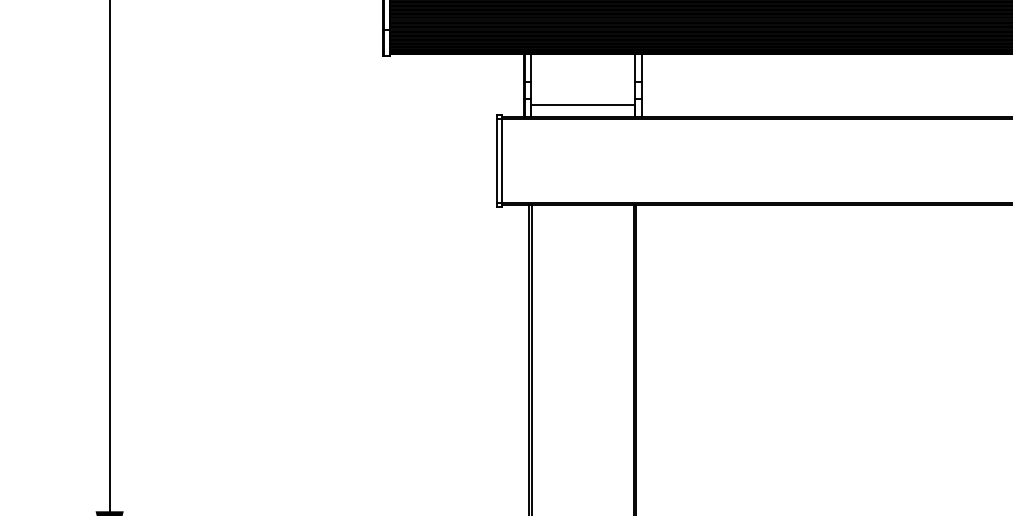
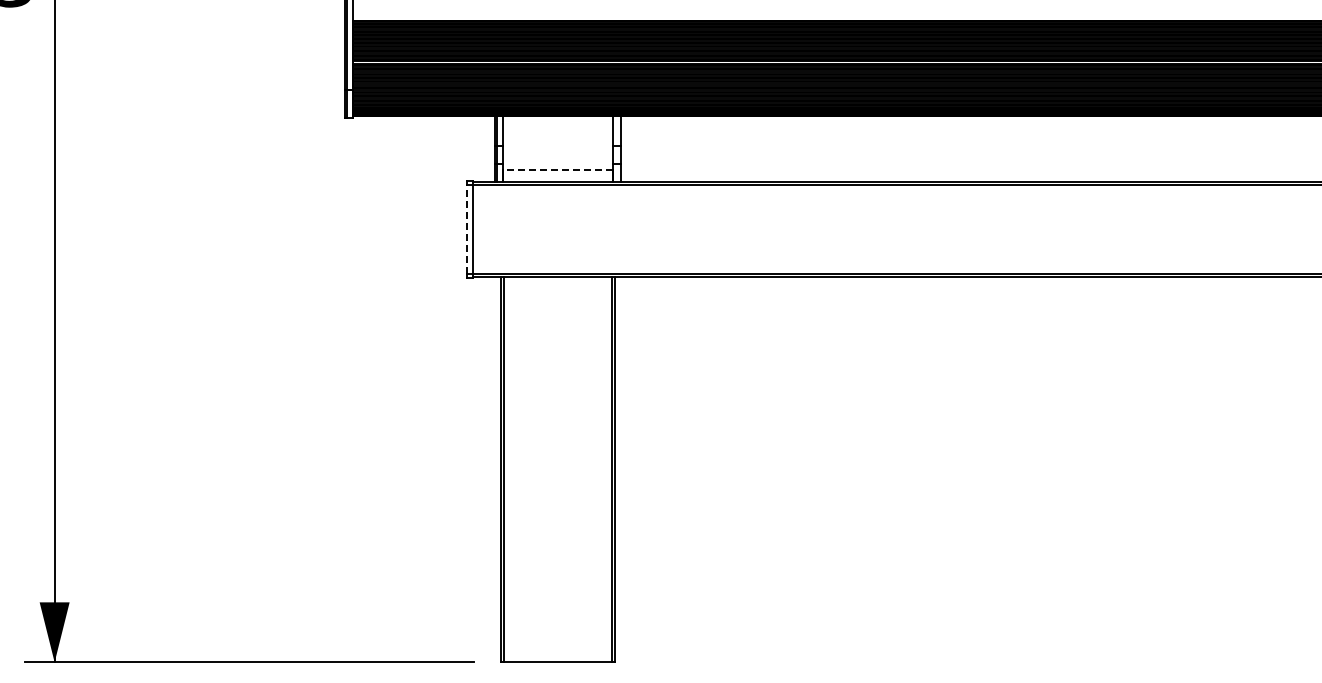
line: (582, 105) -> (557, 170), solid -> dashed
line: (496, 160) -> (466, 229), solid -> dashed

